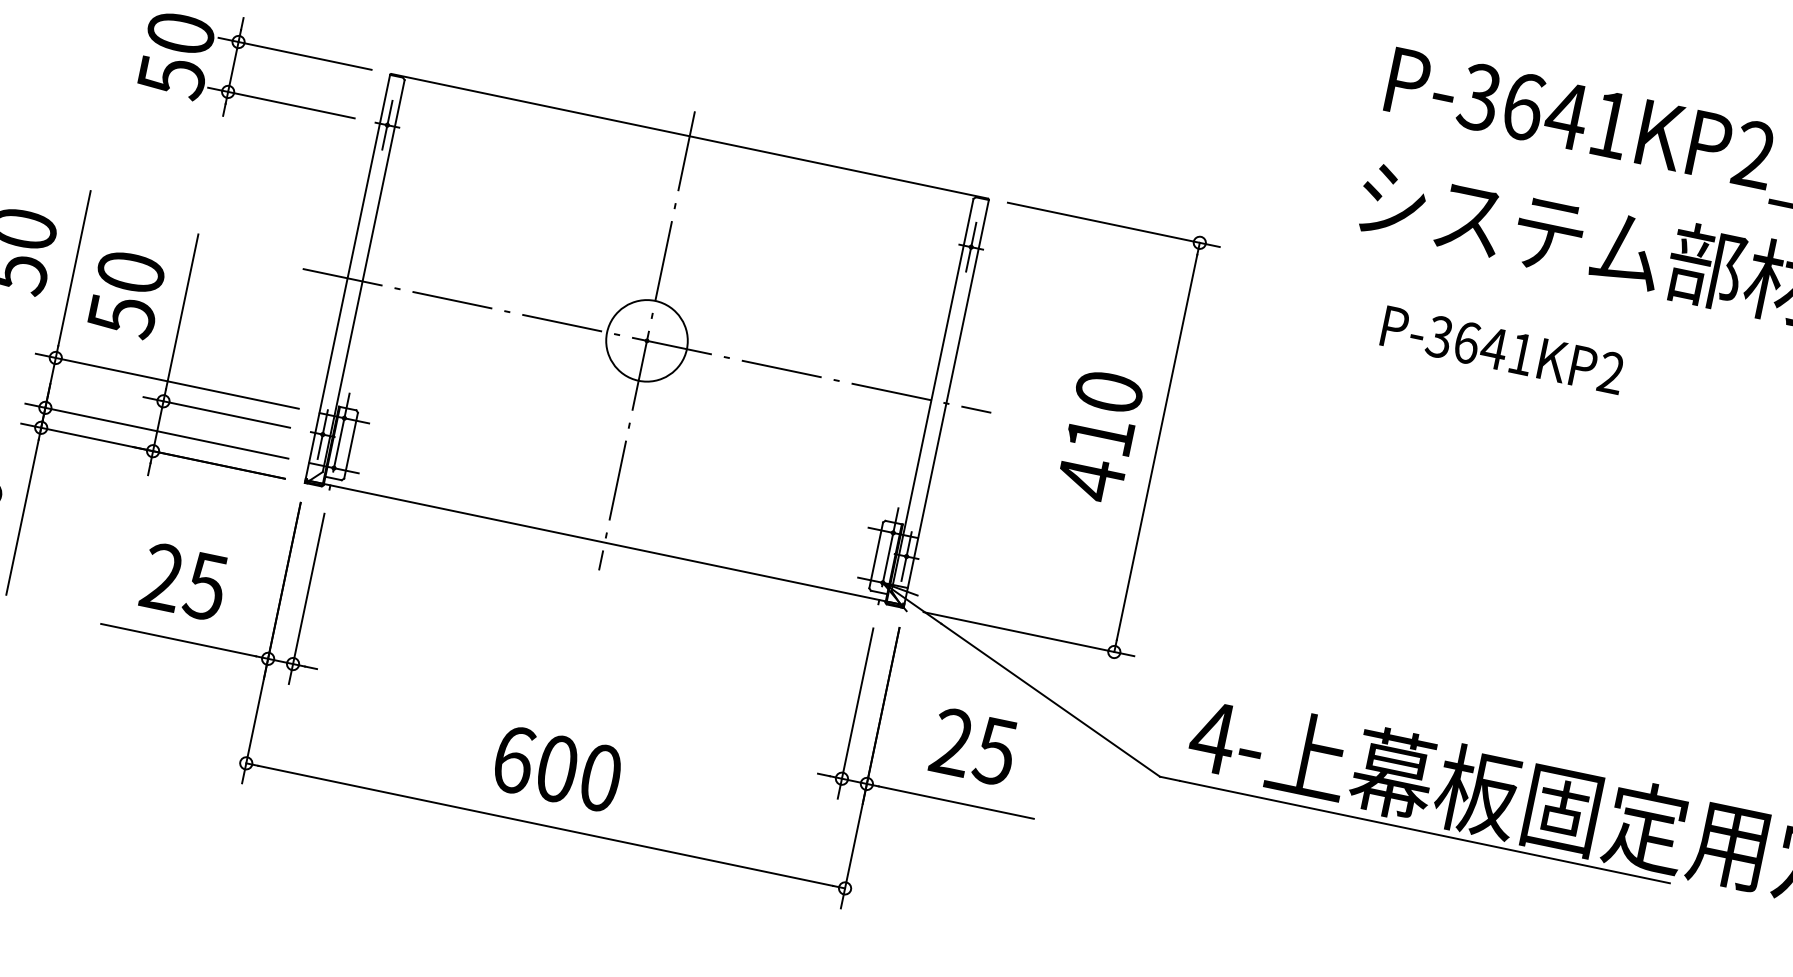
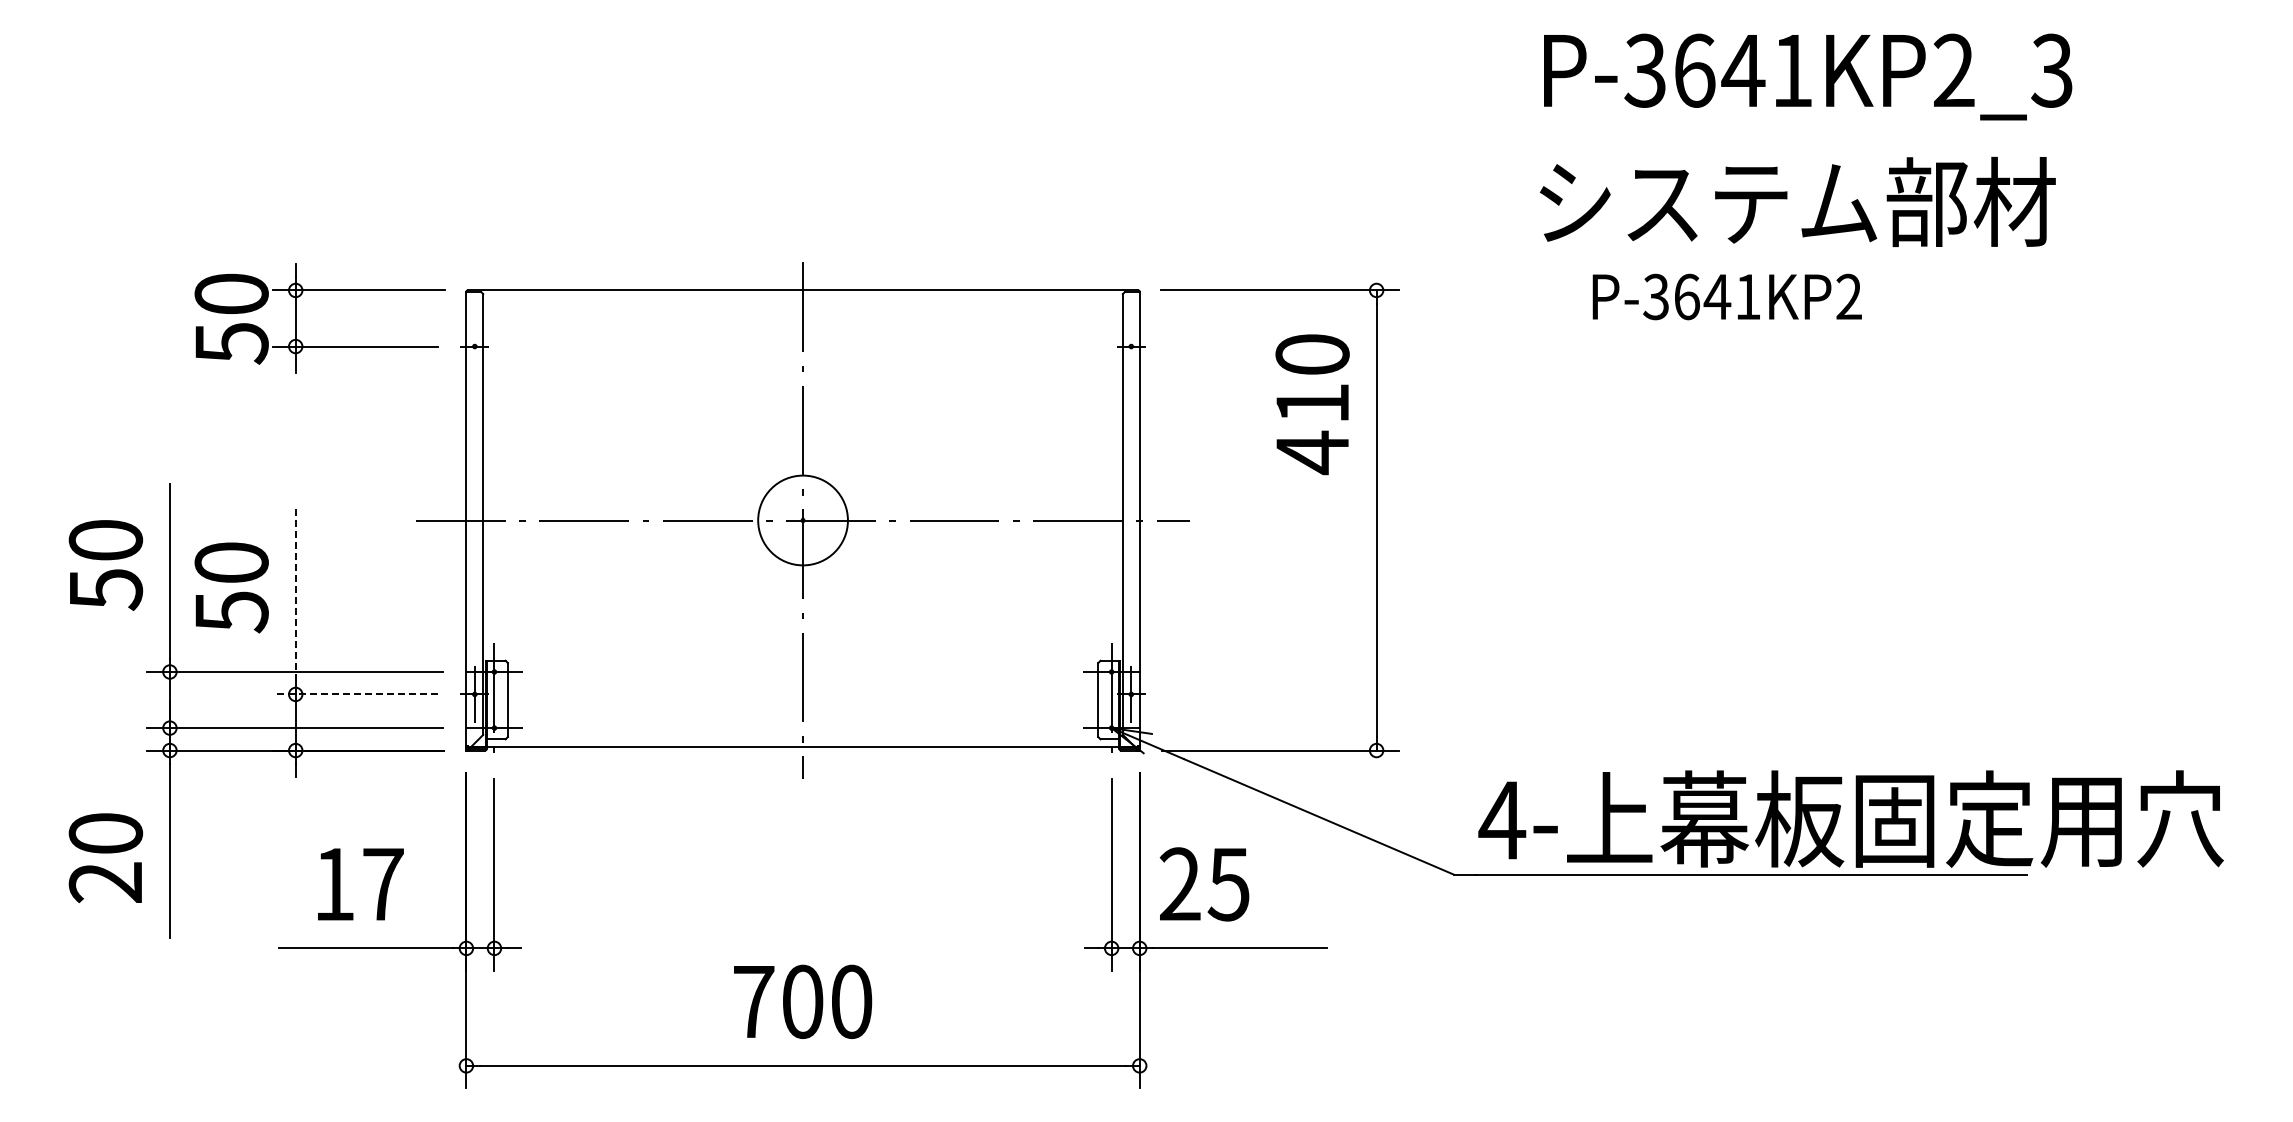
line: (387, 125) -> (474, 346), removed
line: (971, 247) -> (1131, 346), removed
line: (182, 311) -> (295, 593), solid -> dashed
text: (1502, 349) -> (1726, 296), moved
line: (216, 412) -> (355, 694), solid -> dashed
text: (1099, 436) -> (1312, 404), moved
text: (184, 581) -> (358, 884), 25 -> 17
text: (973, 746) -> (1204, 884), moved
text: (514, 759) -> (754, 1001), 600 -> 700

